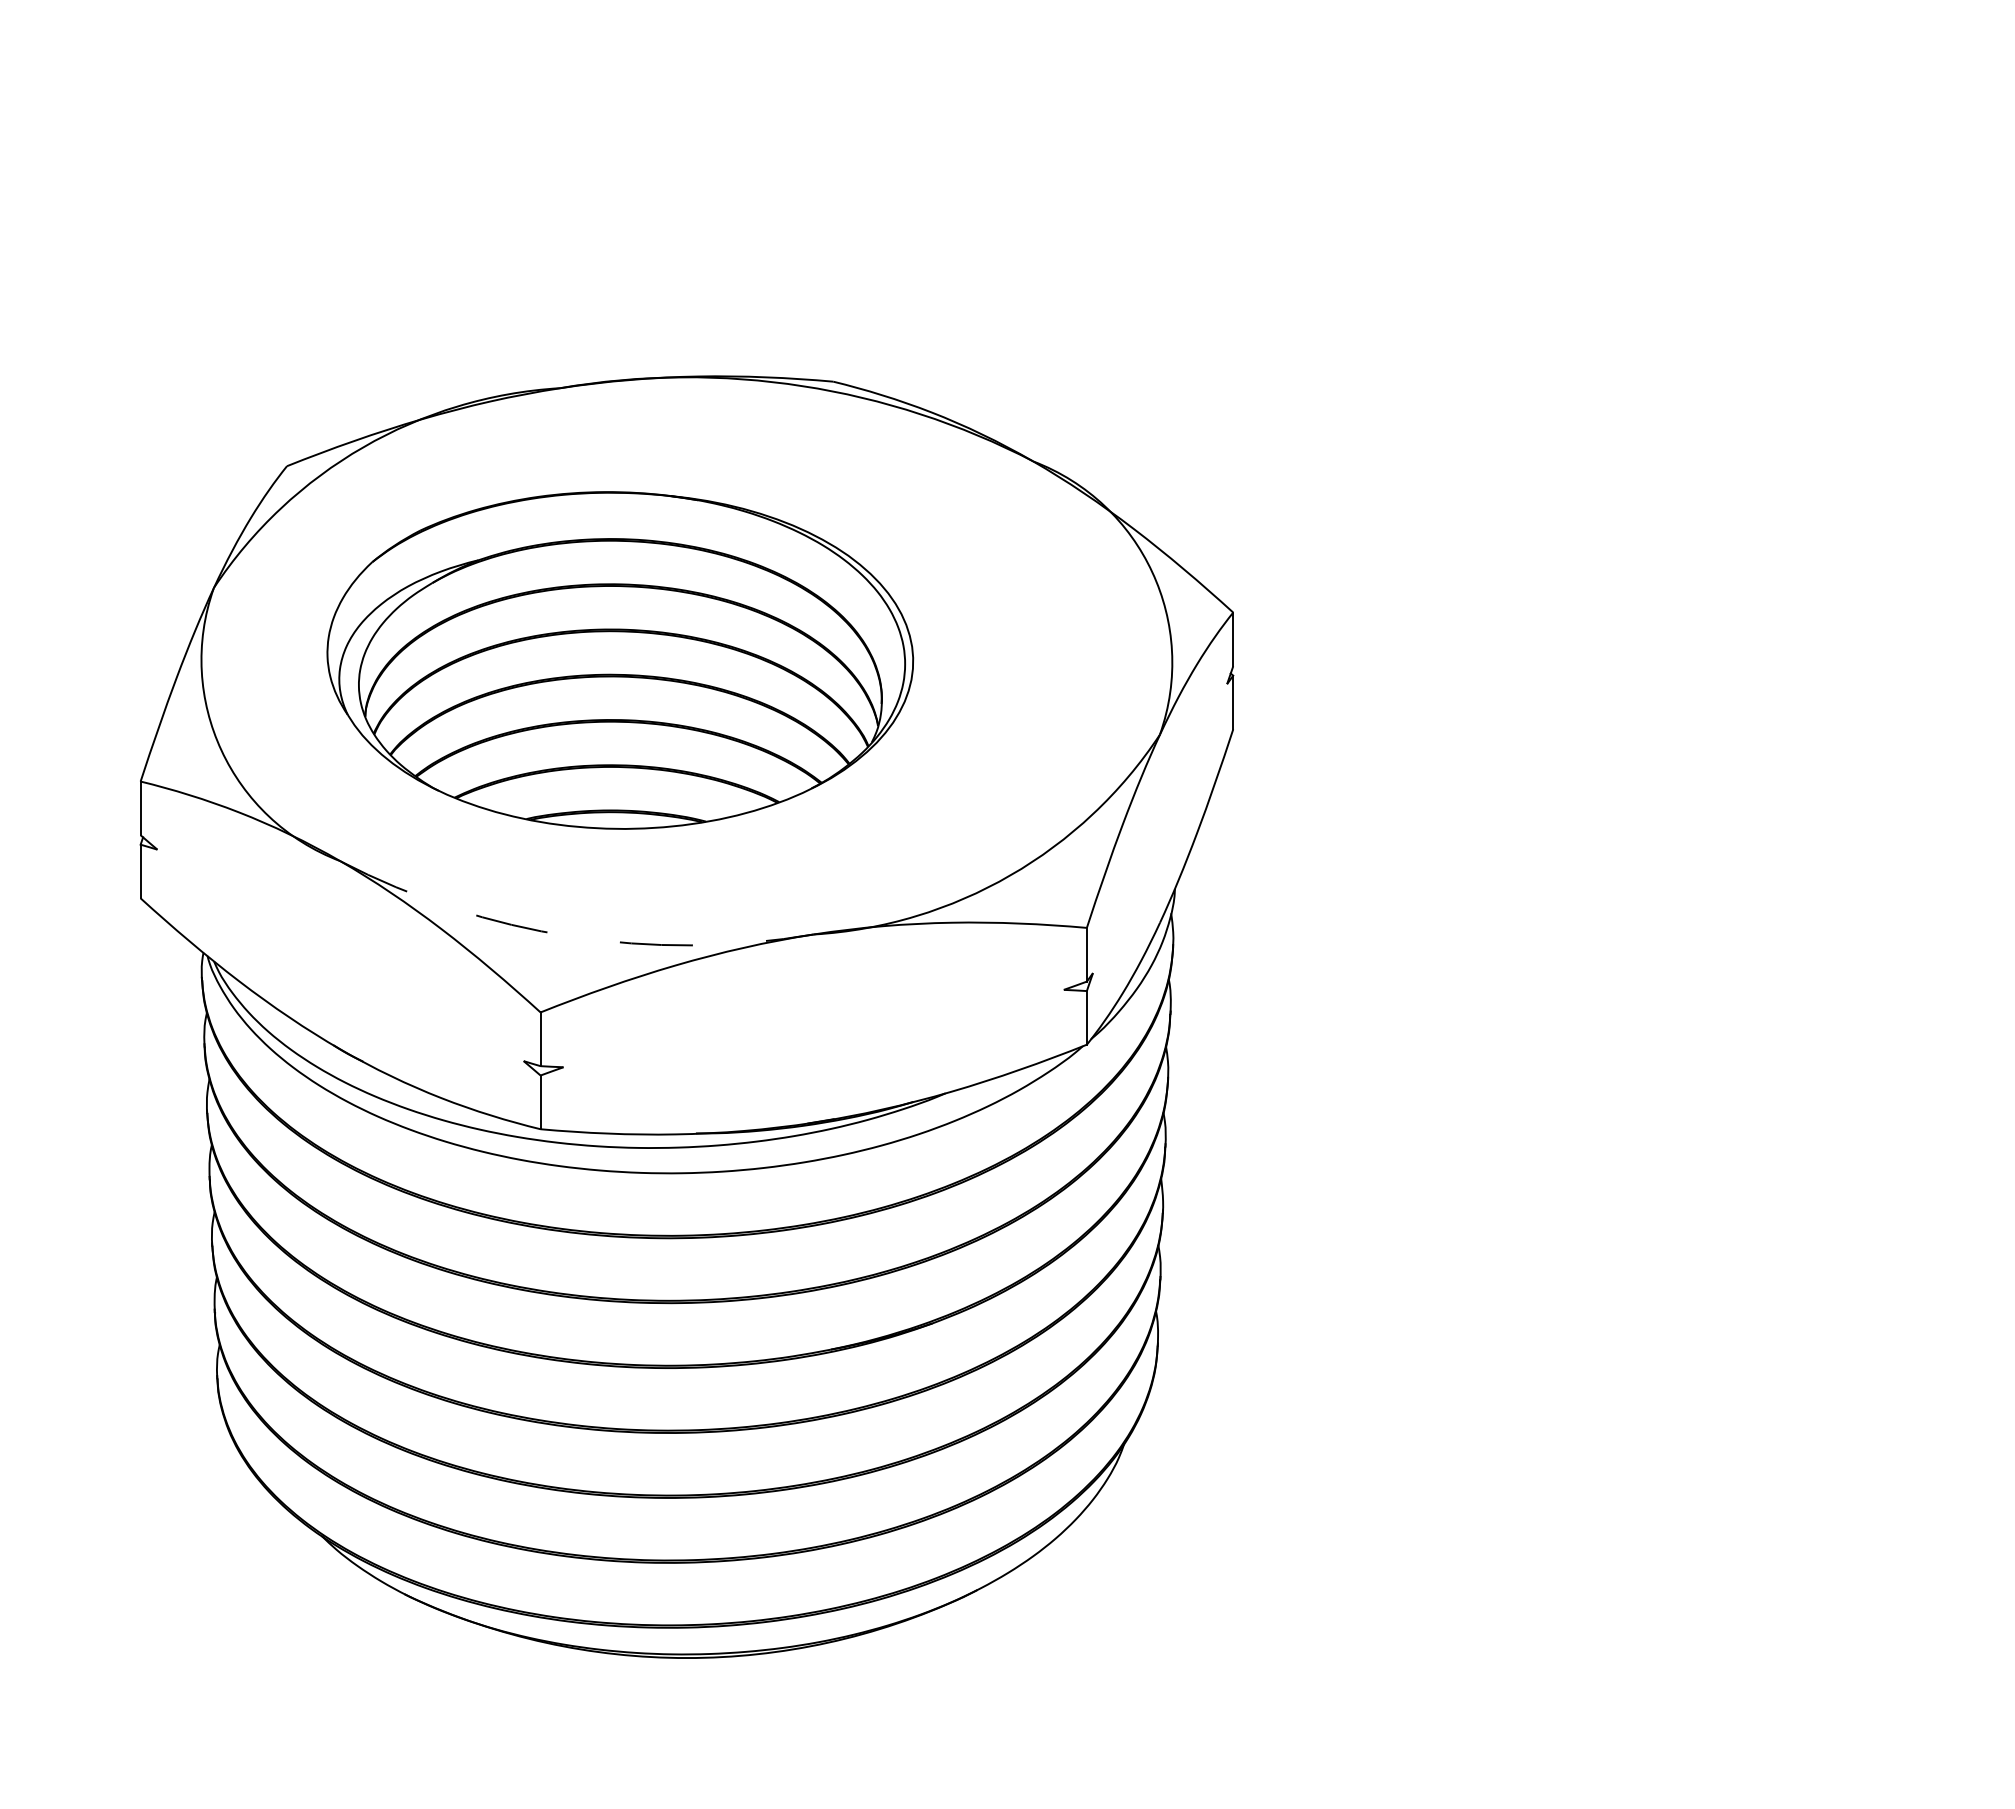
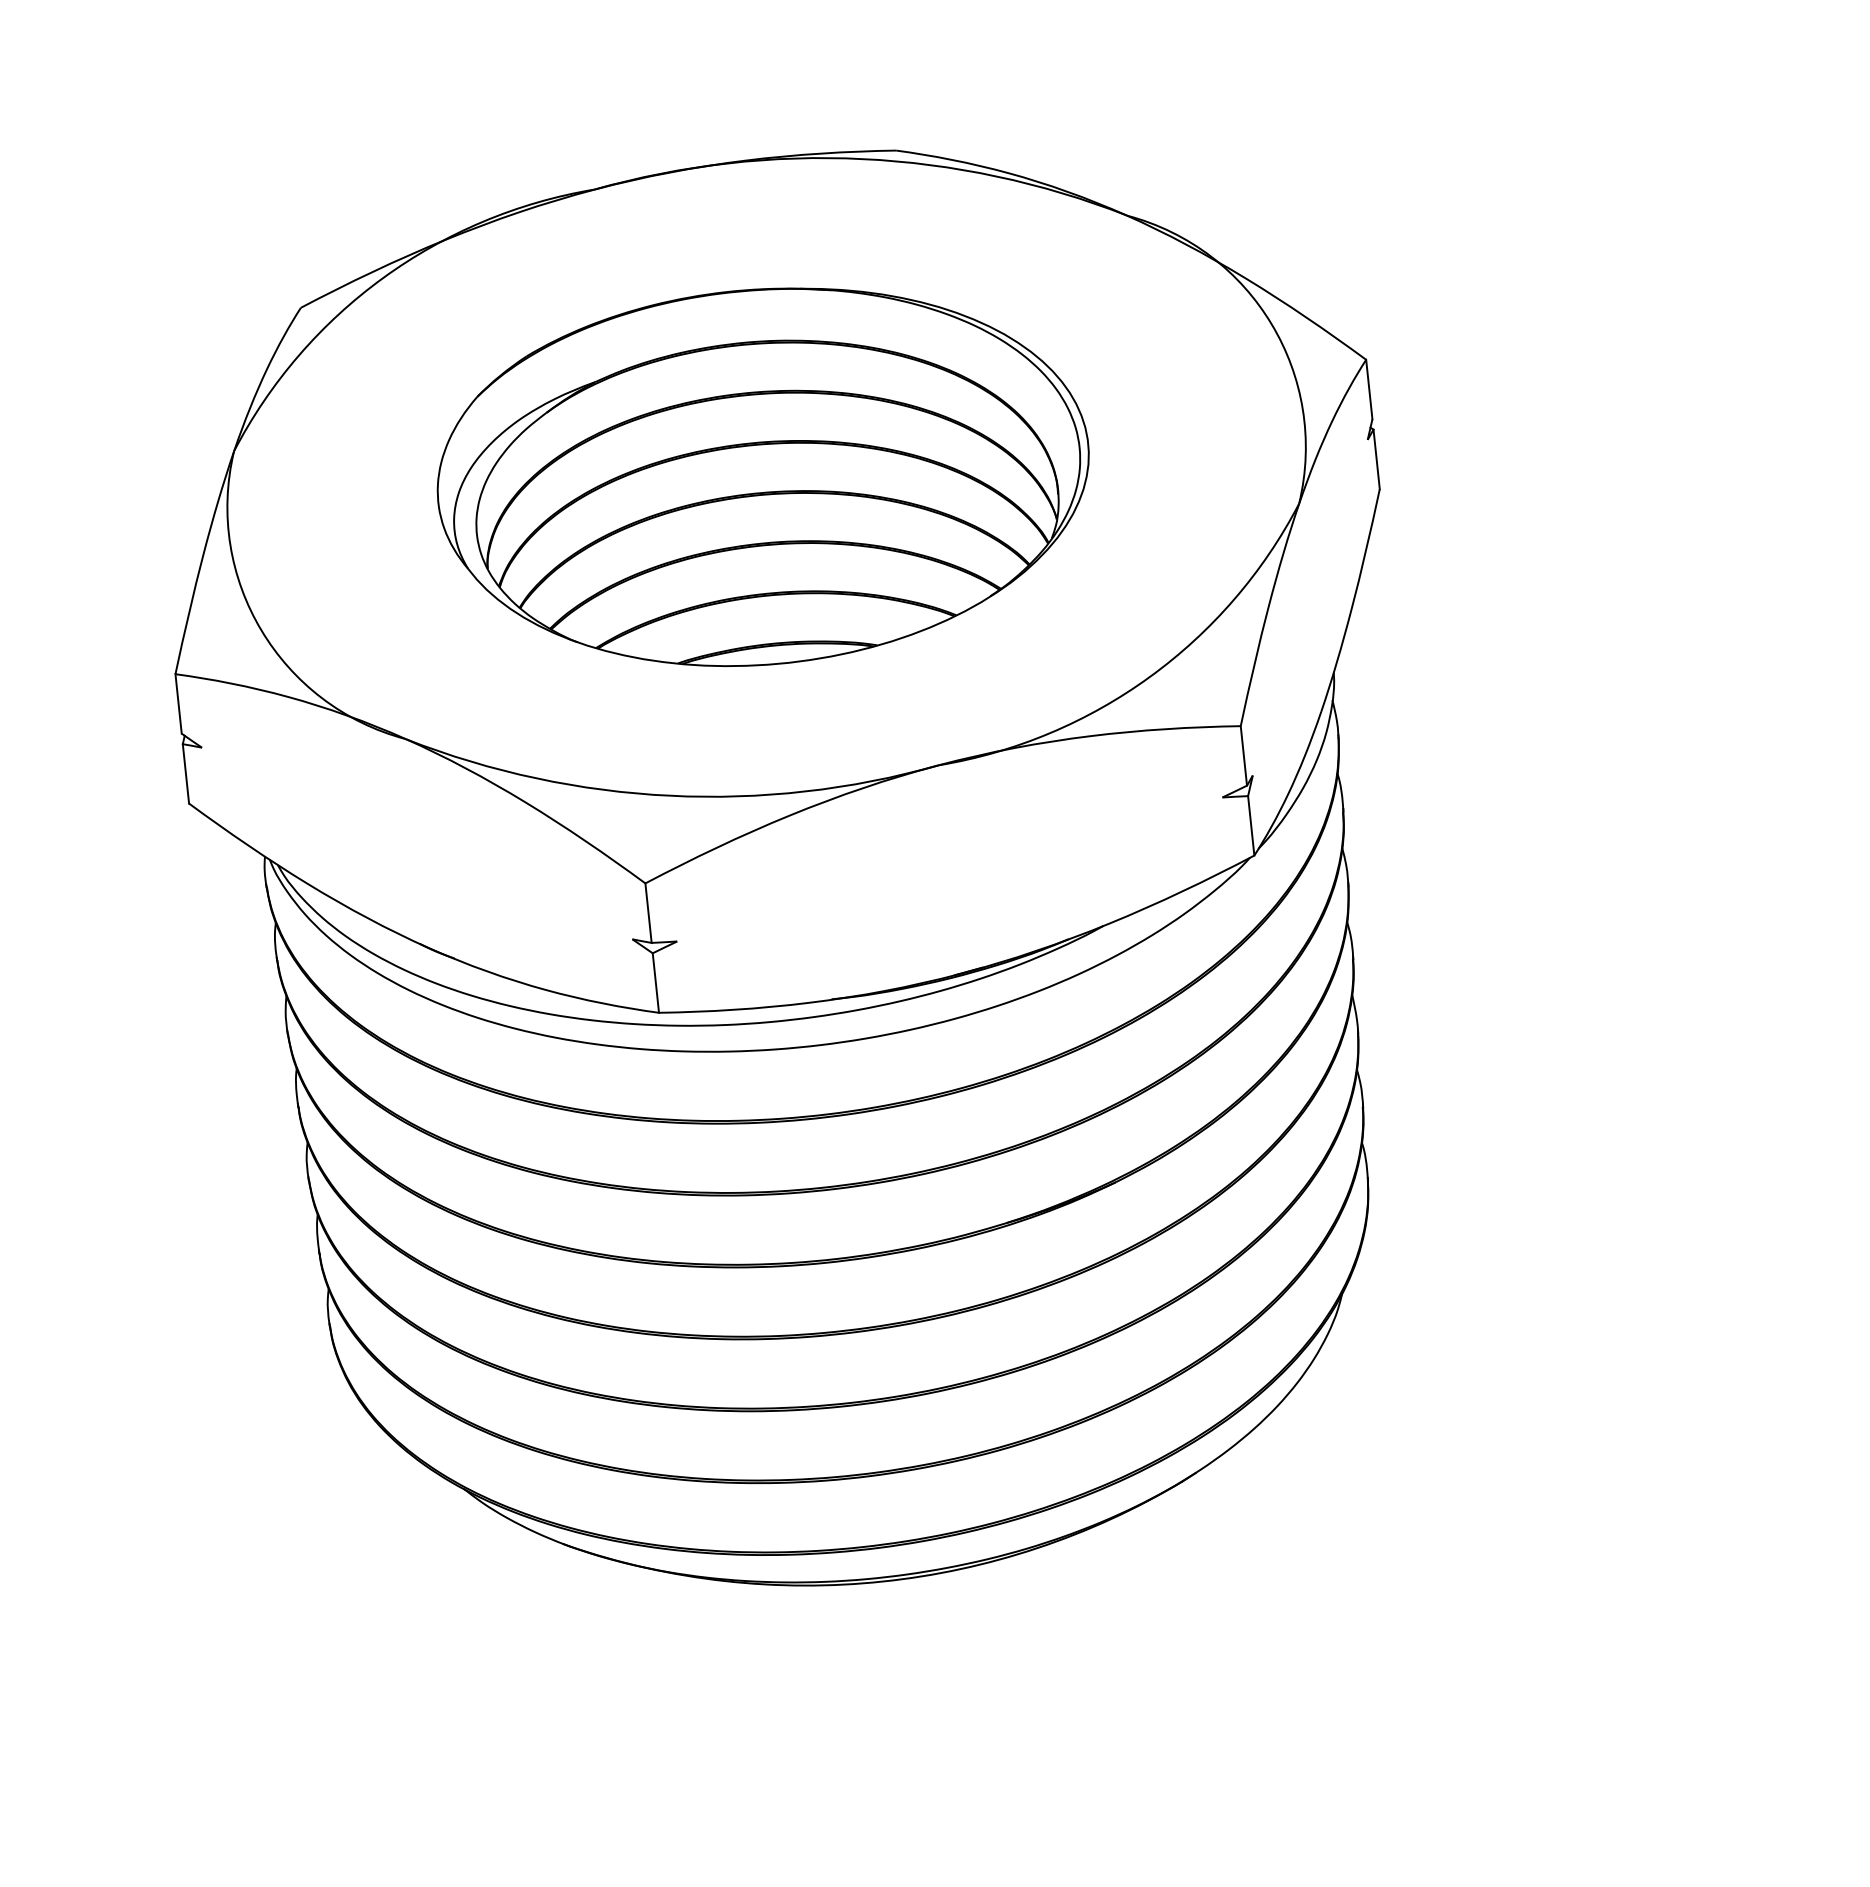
part: (620, 660) -> (763, 476), moved
arc: (571, 936) -> (670, 795), dashed -> solid

